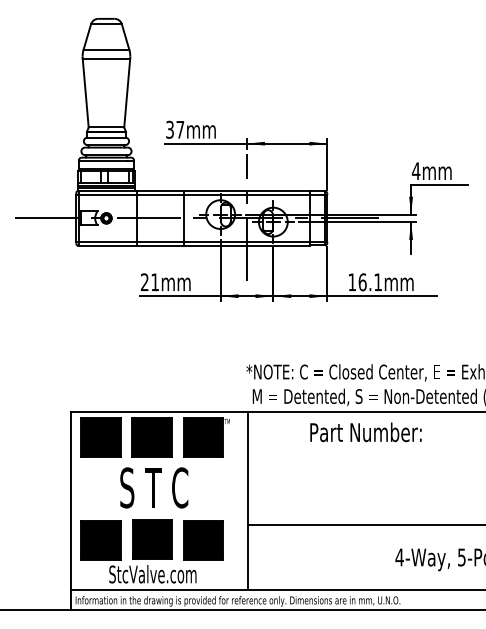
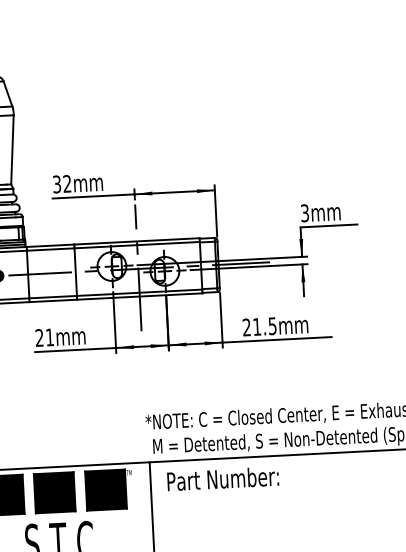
text: (180, 129) -> (67, 183), 37mm -> 32mm
text: (415, 171) -> (304, 213), 4mm -> 3mm
text: (364, 282) -> (259, 327), 16.1mm -> 21.5mm
text: (365, 432) -> (222, 479), moved

